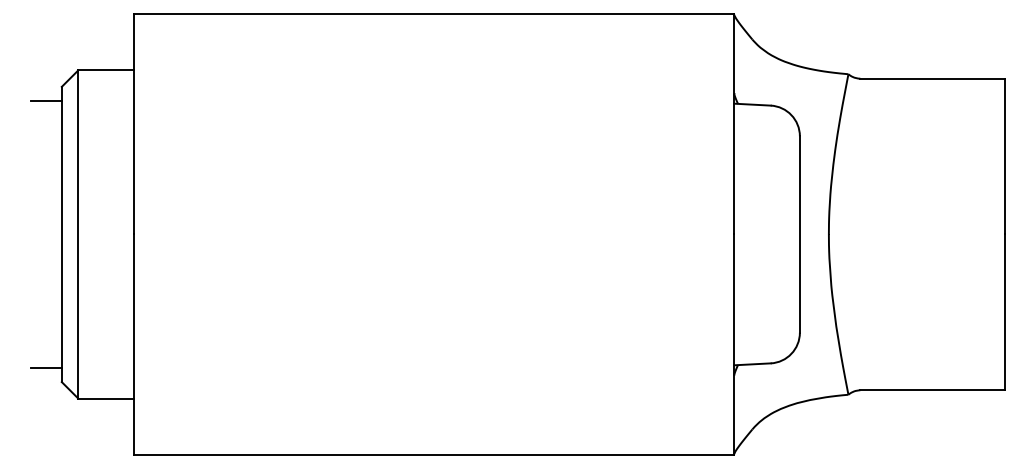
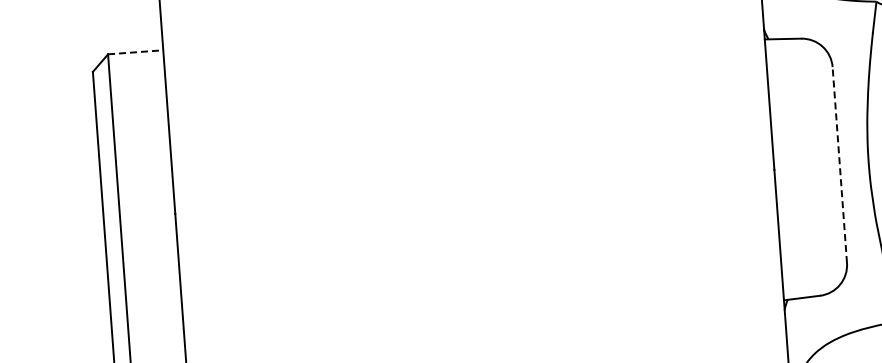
line: (105, 70) -> (135, 52), solid -> dashed
line: (46, 101) -> (78, 87), removed
line: (799, 234) -> (839, 165), solid -> dashed
line: (46, 367) -> (98, 352), removed

